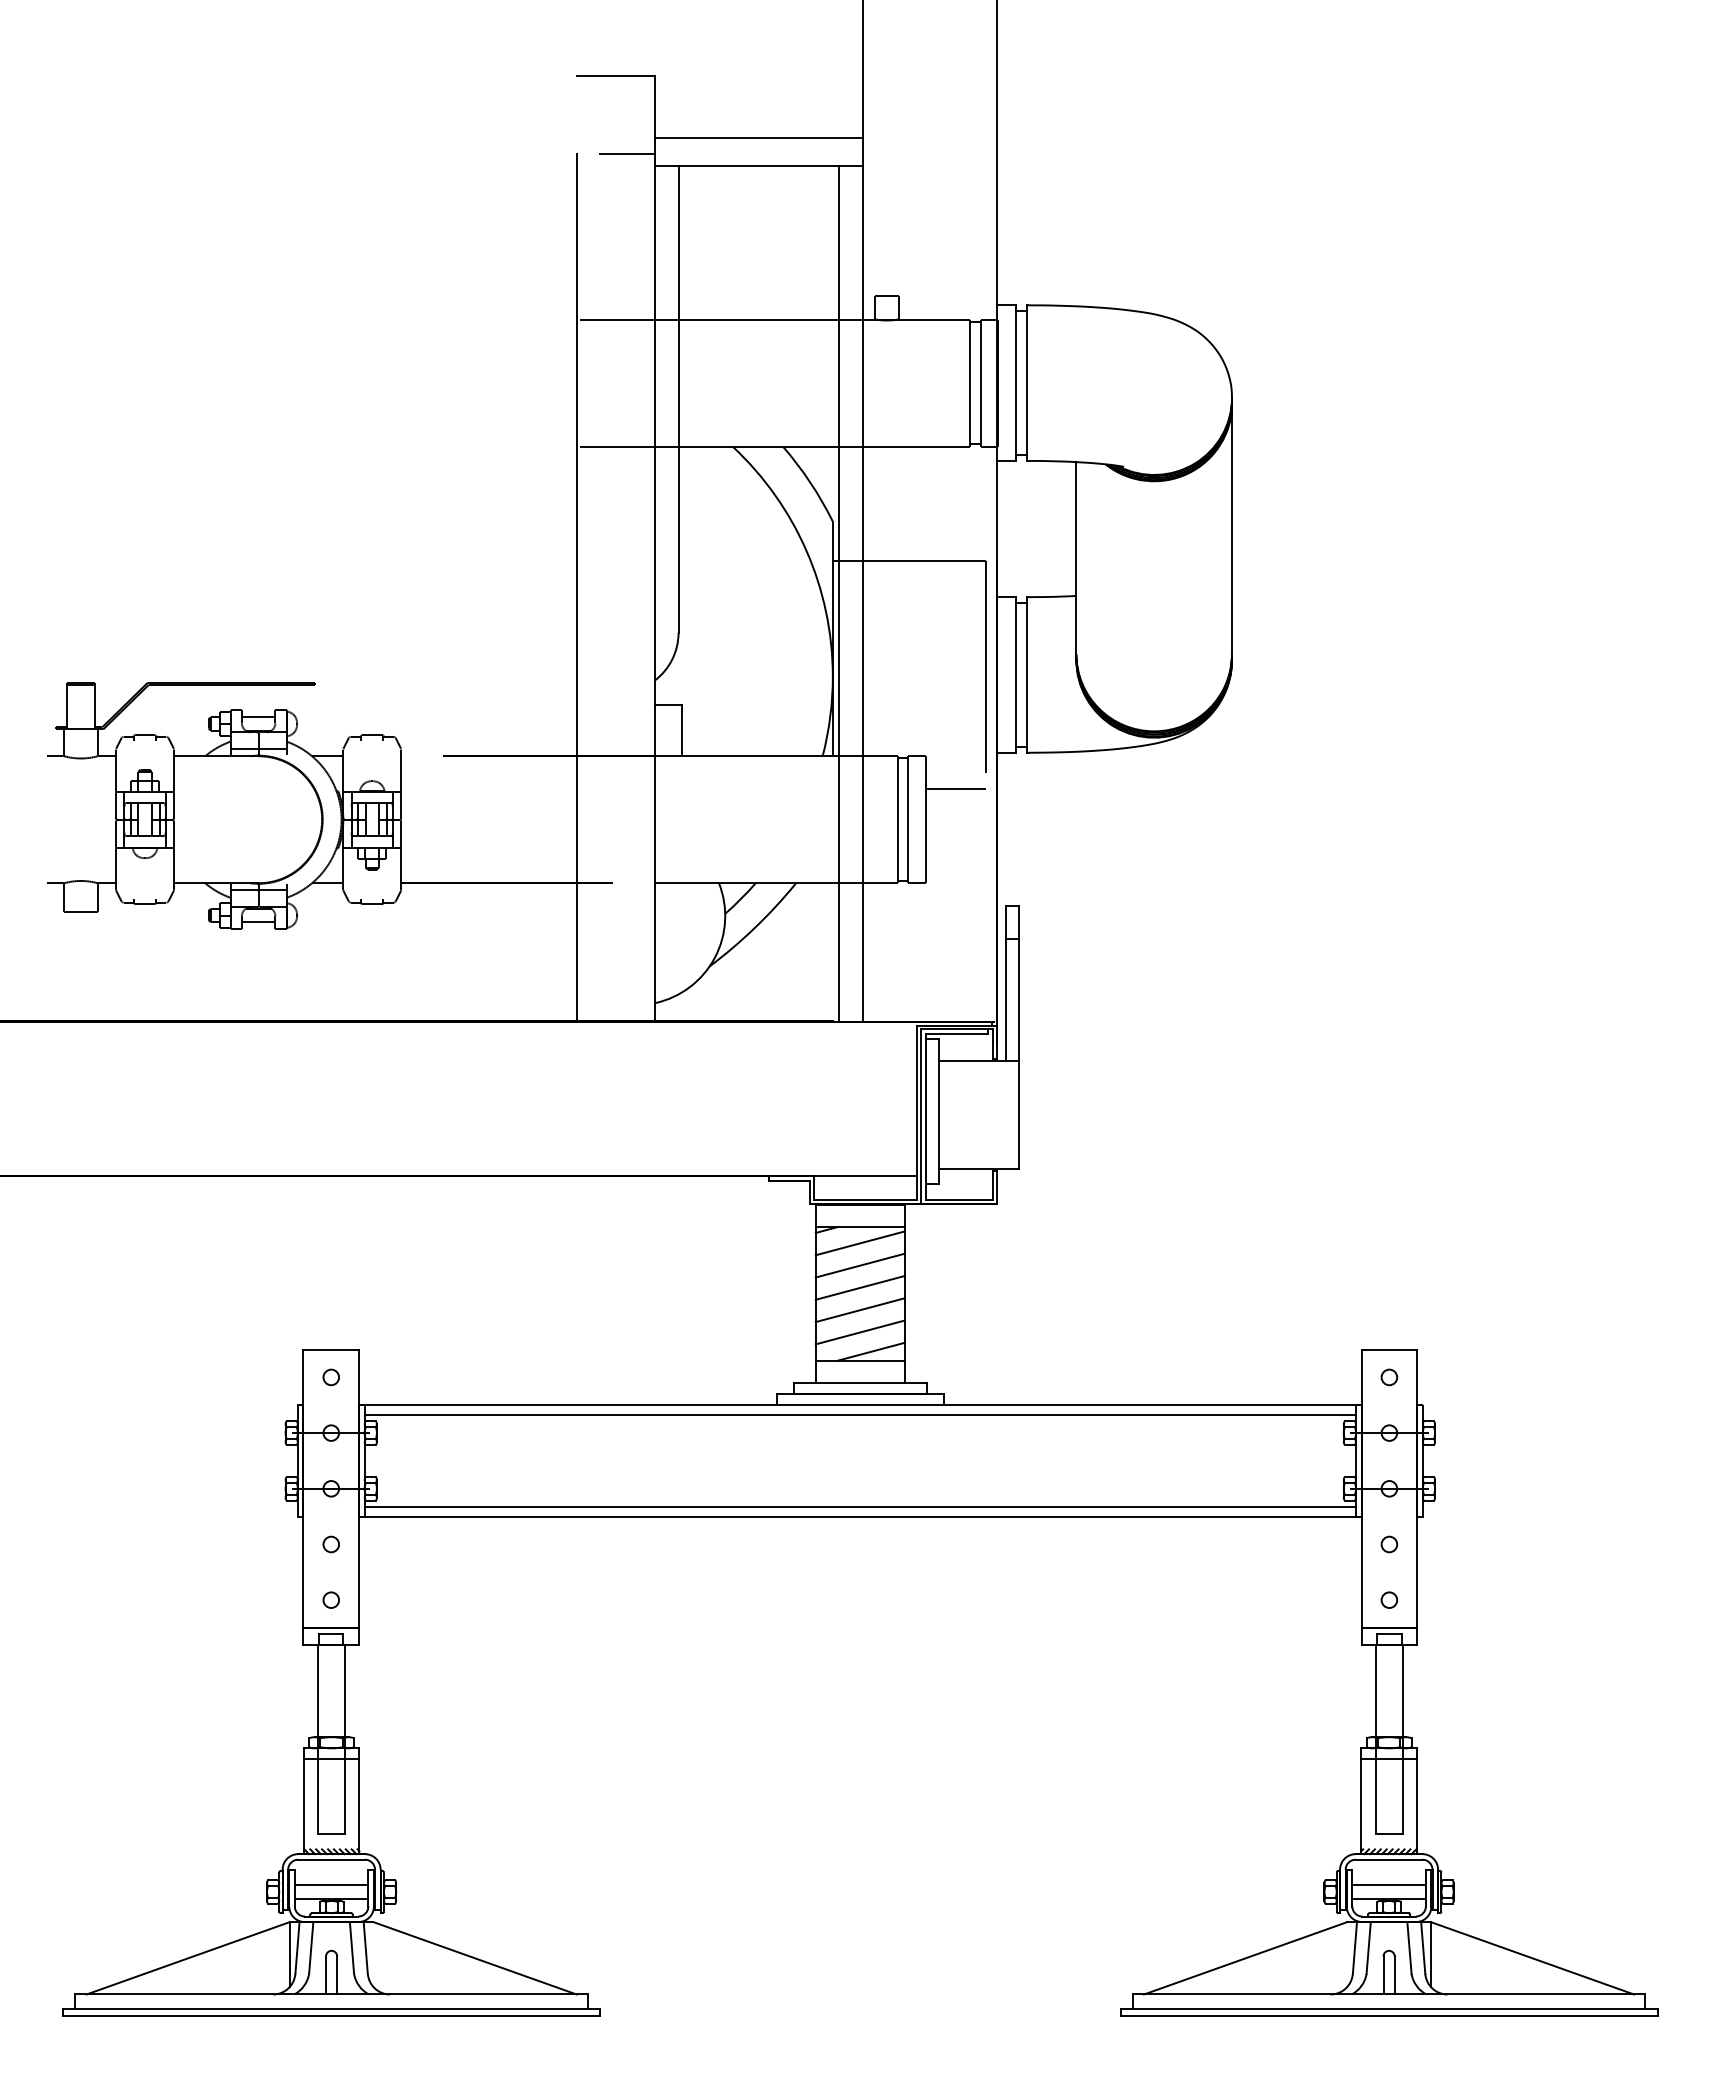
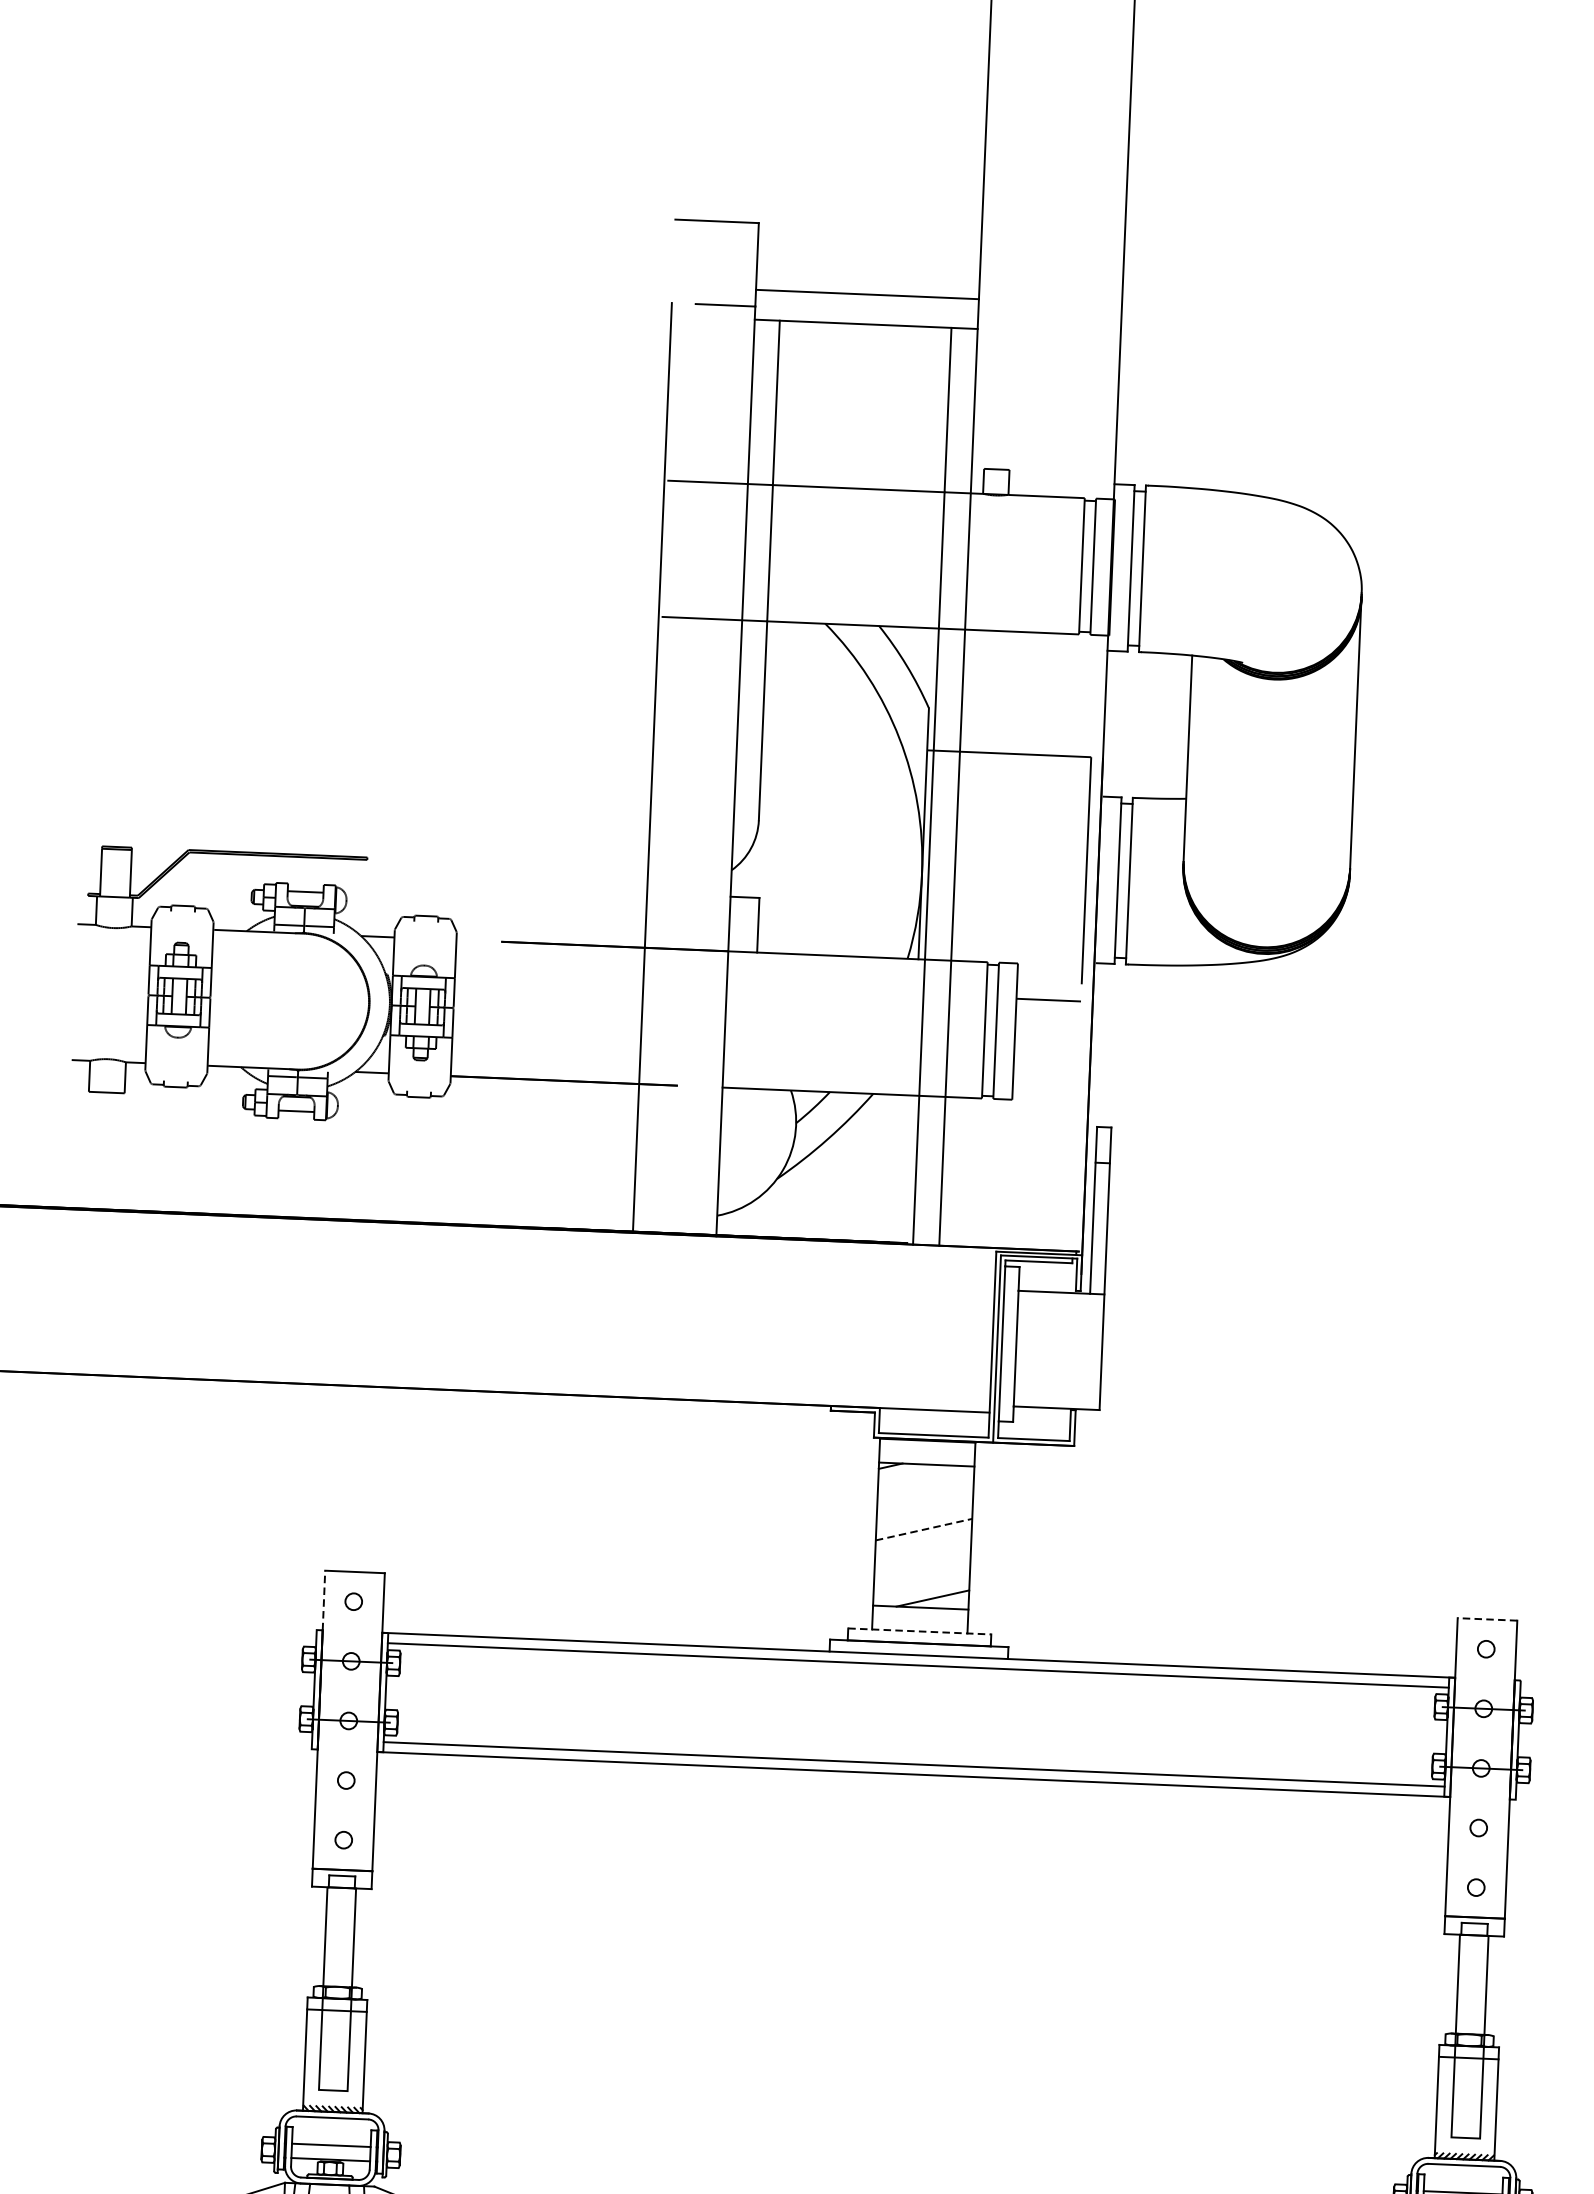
line: (859, 1243) -> (925, 1482), removed
line: (859, 1265) -> (924, 1505), removed
line: (860, 1287) -> (924, 1529), solid -> dashed
line: (859, 1310) -> (922, 1553), removed
line: (859, 1332) -> (921, 1577), removed
line: (1389, 1349) -> (1487, 1619), solid -> dashed
line: (303, 1377) -> (324, 1600), solid -> dashed
line: (860, 1383) -> (919, 1631), solid -> dashed

